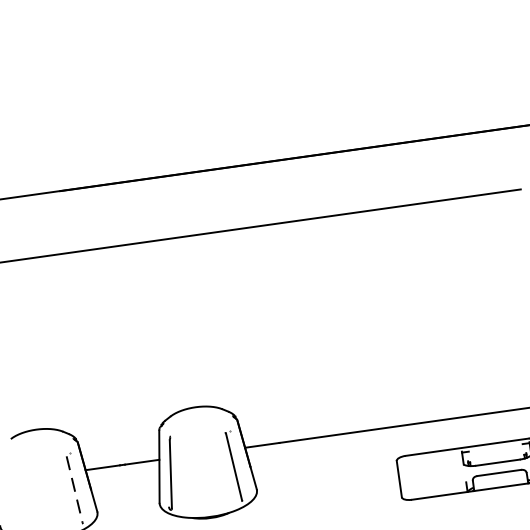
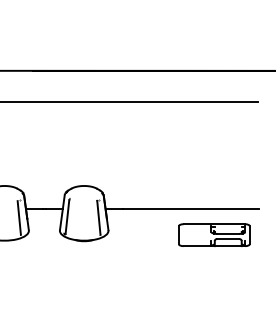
line: (74, 488) -> (19, 217), dashed -> solid

